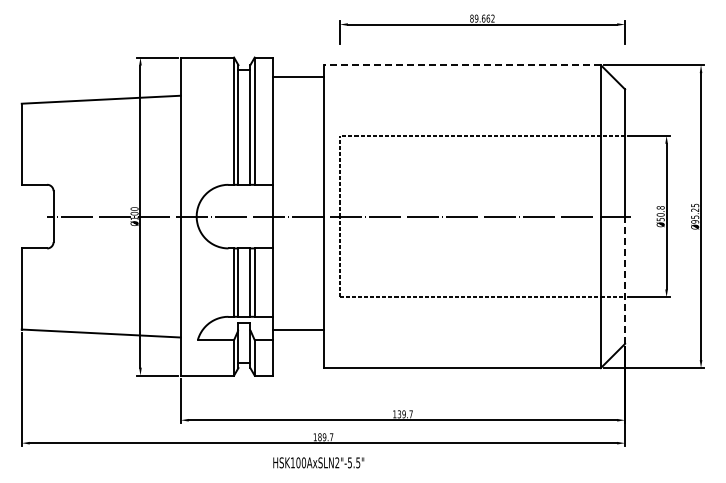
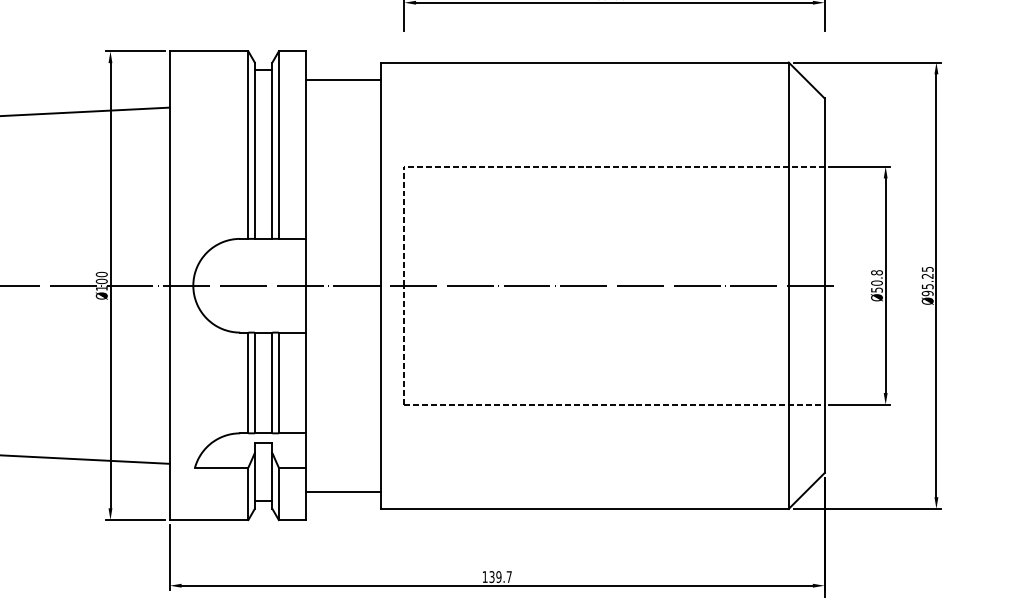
line: (461, 65) -> (583, 63), dashed -> solid
line: (625, 280) -> (825, 379), dashed -> solid
line: (298, 329) -> (343, 491), moved

